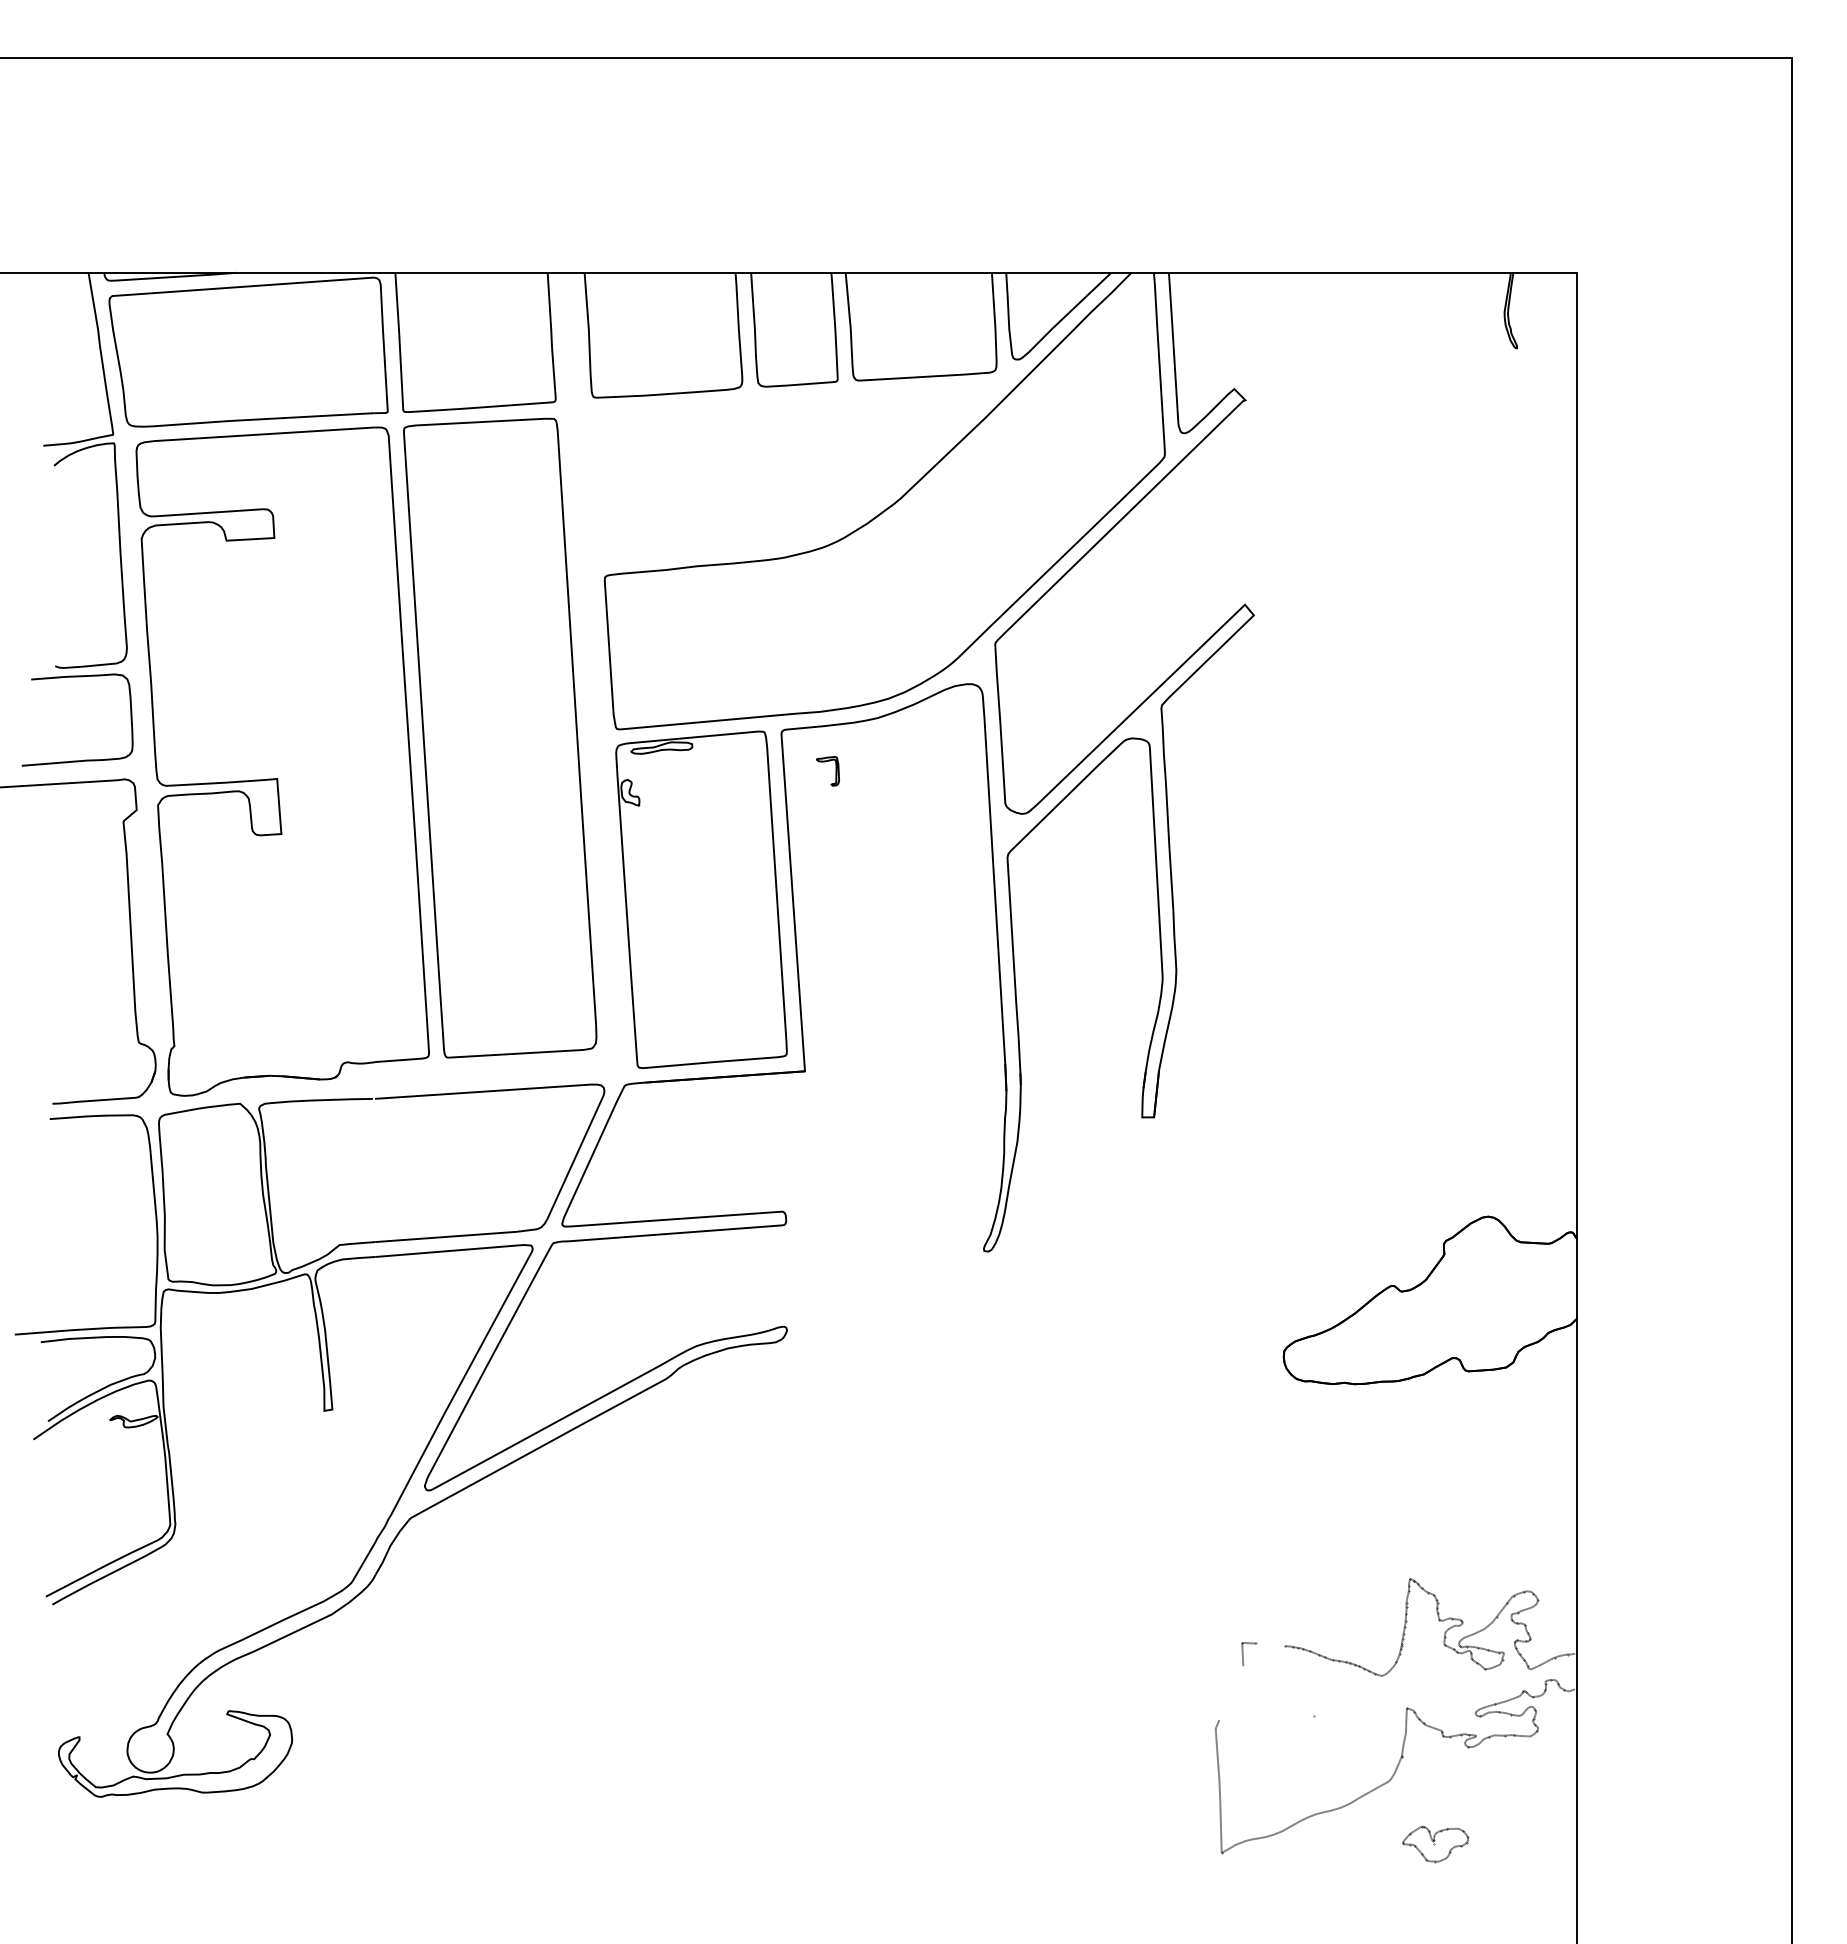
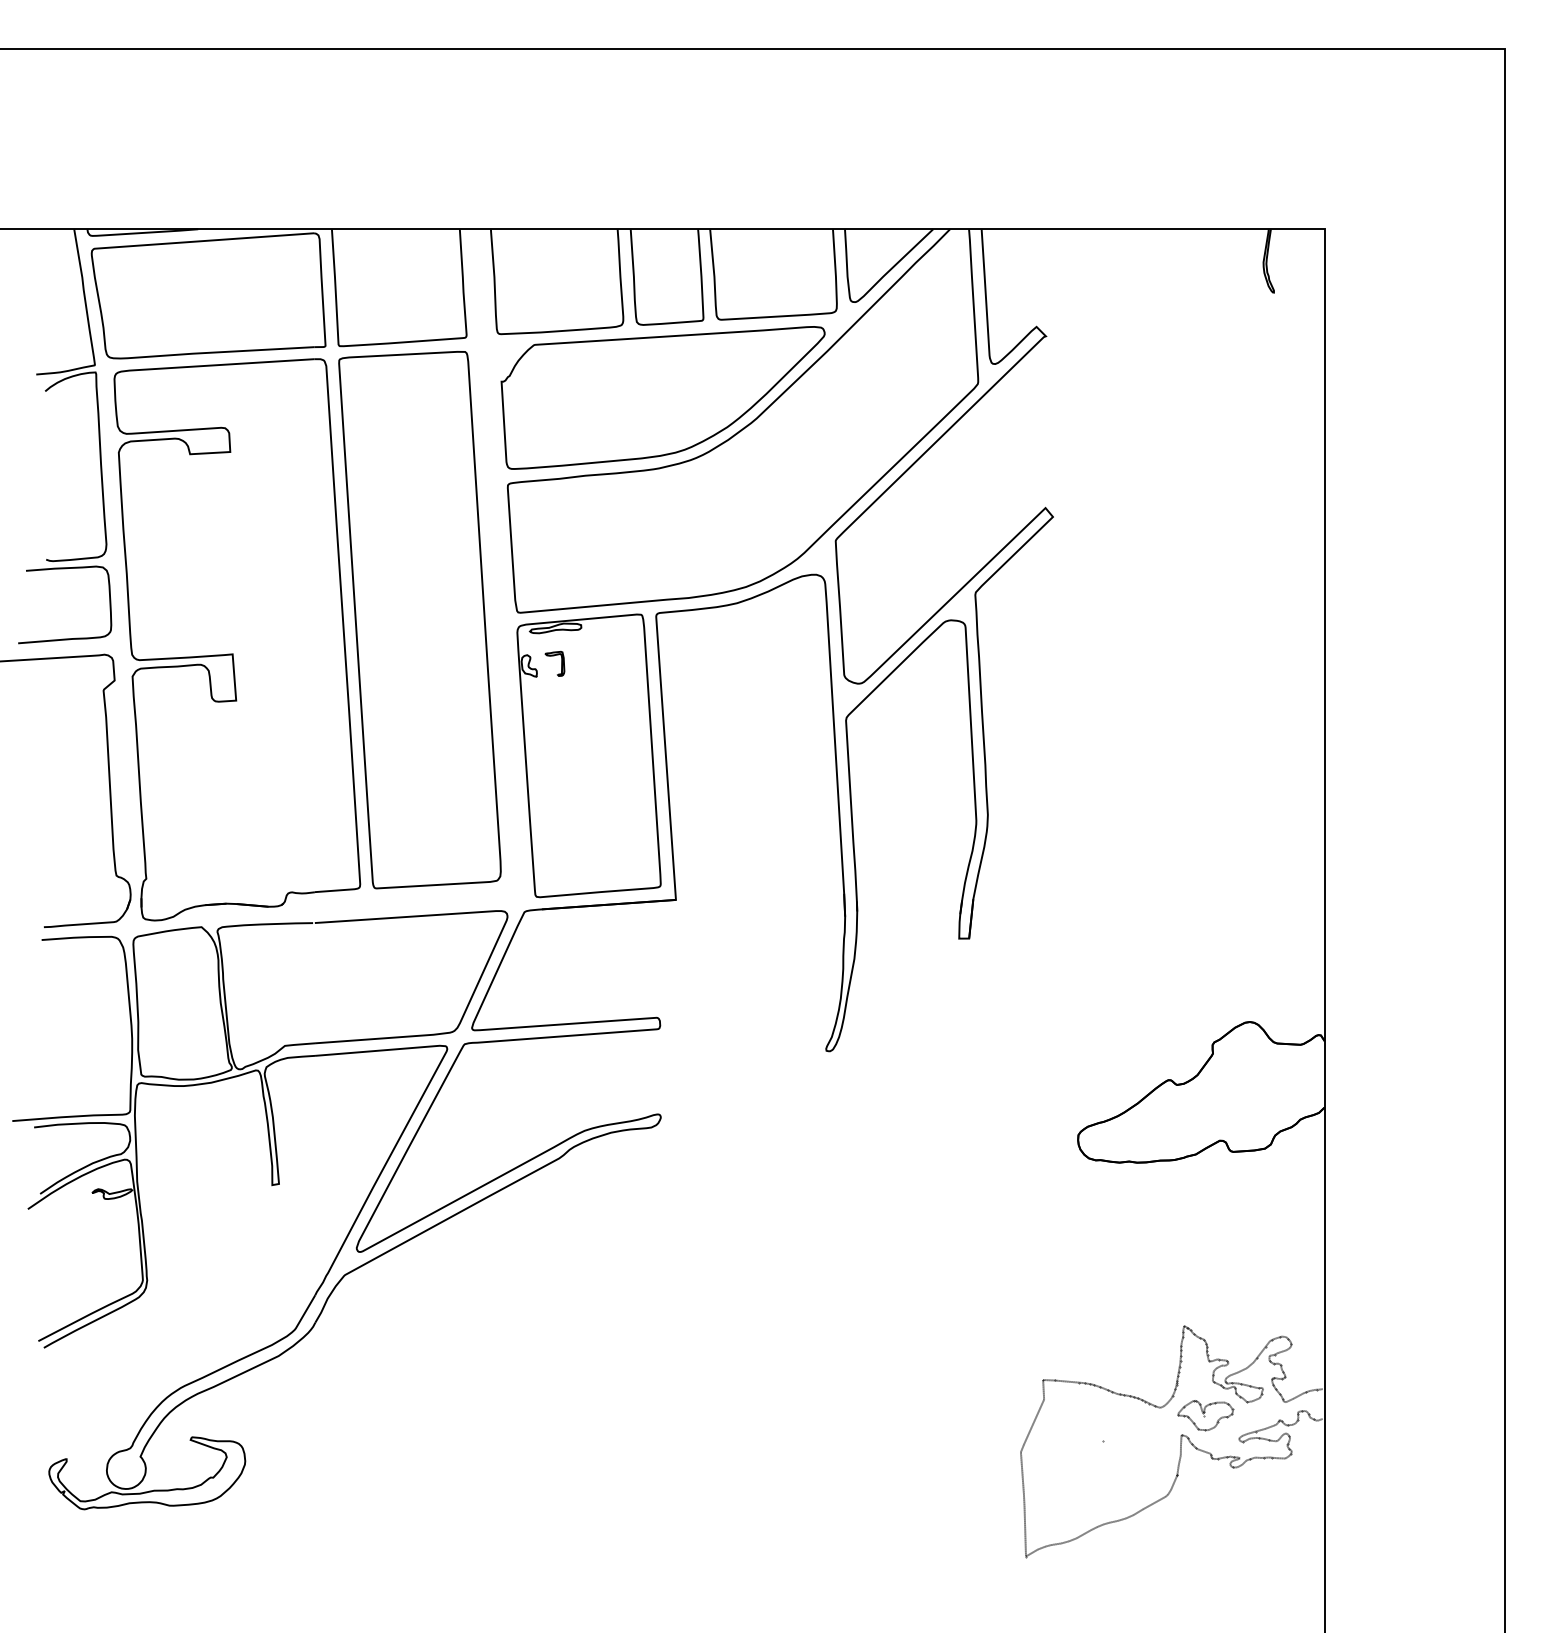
part: (789, 473) -> (662, 397), added
part: (835, 771) -> (561, 664), moved
line: (1270, 1644) -> (1066, 1381), added
line: (1231, 1693) -> (1034, 1422), added
part: (1435, 1844) -> (1205, 1415), moved

